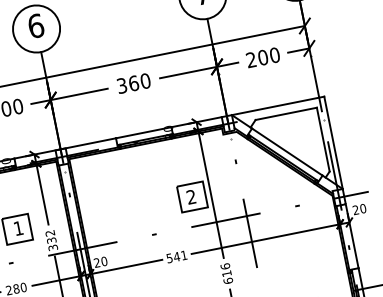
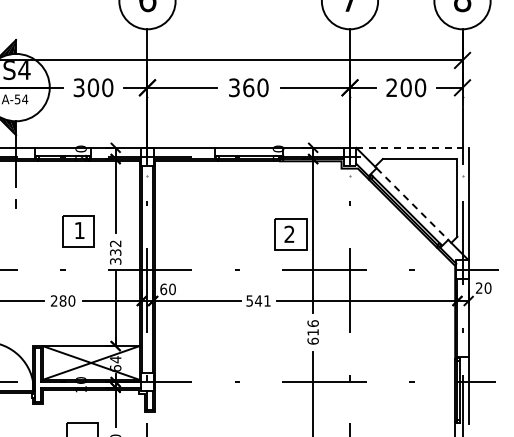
line: (278, 105) -> (412, 147), solid -> dashed
line: (287, 152) -> (412, 204), solid -> dashed
text: (97, 263) -> (163, 289), 20 -> 60

